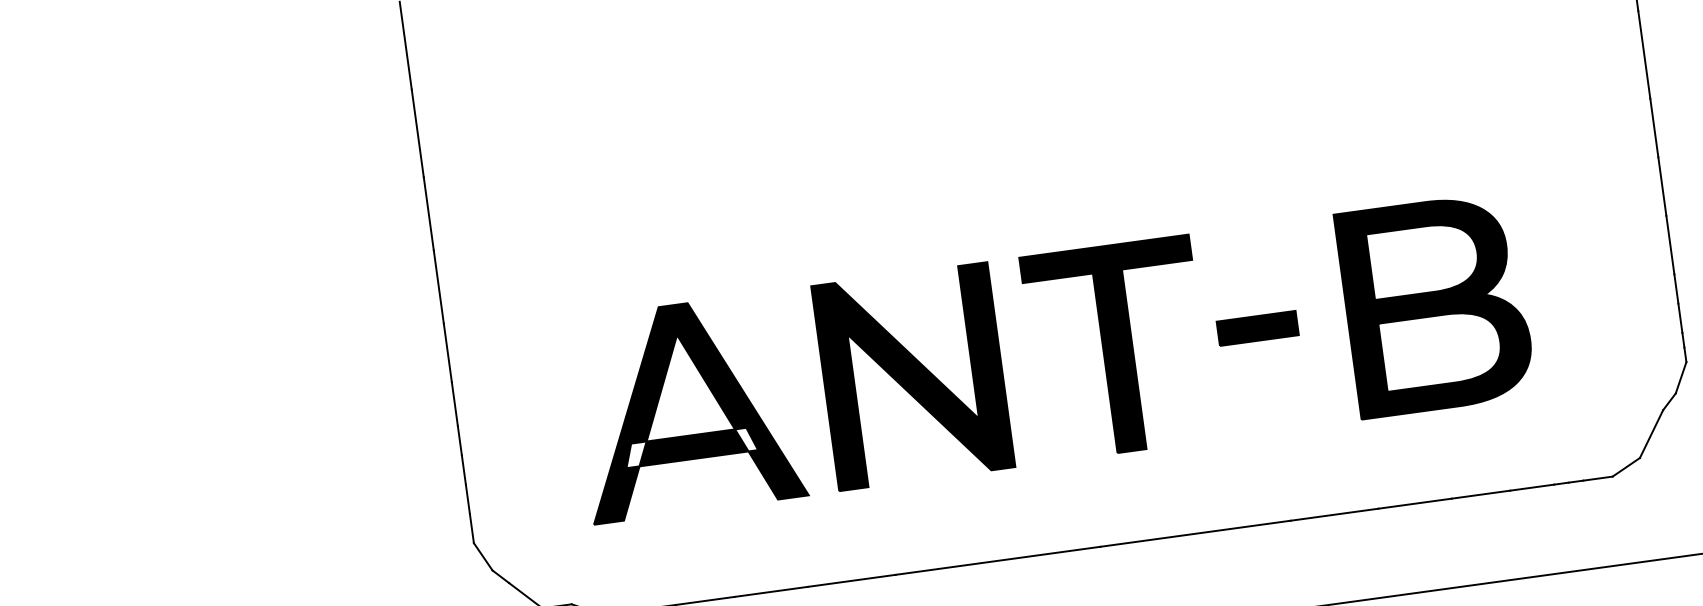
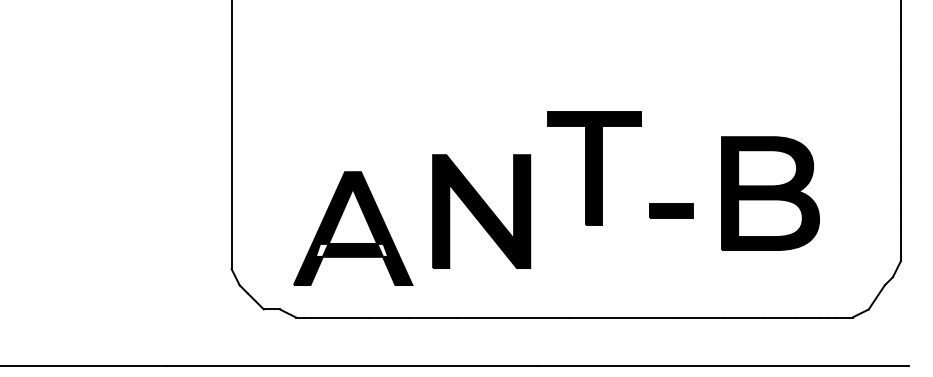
part: (1435, 304) -> (770, 193), moved
part: (1118, 348) -> (594, 168), moved
part: (687, 407) -> (353, 228), moved

